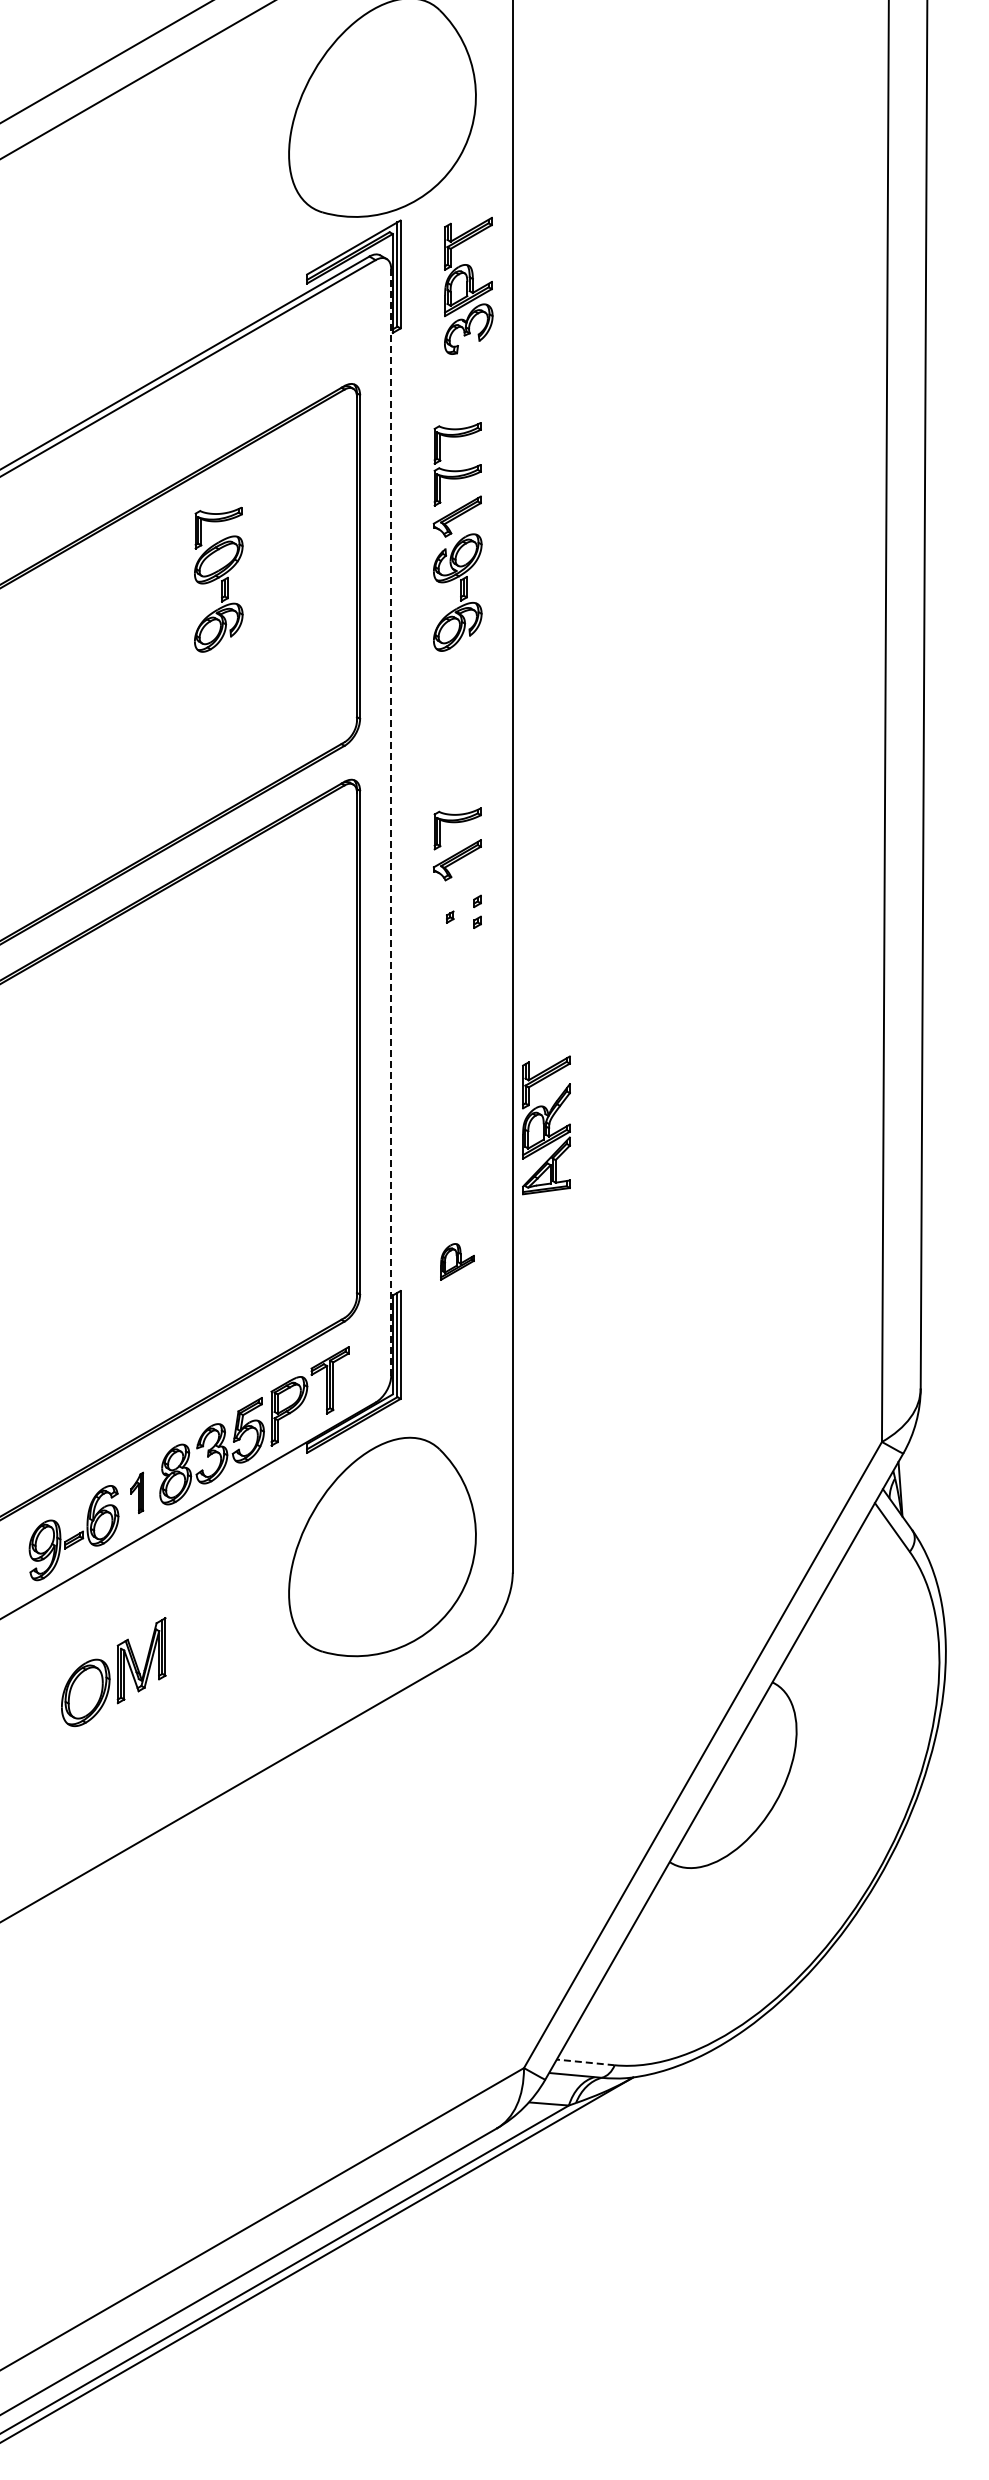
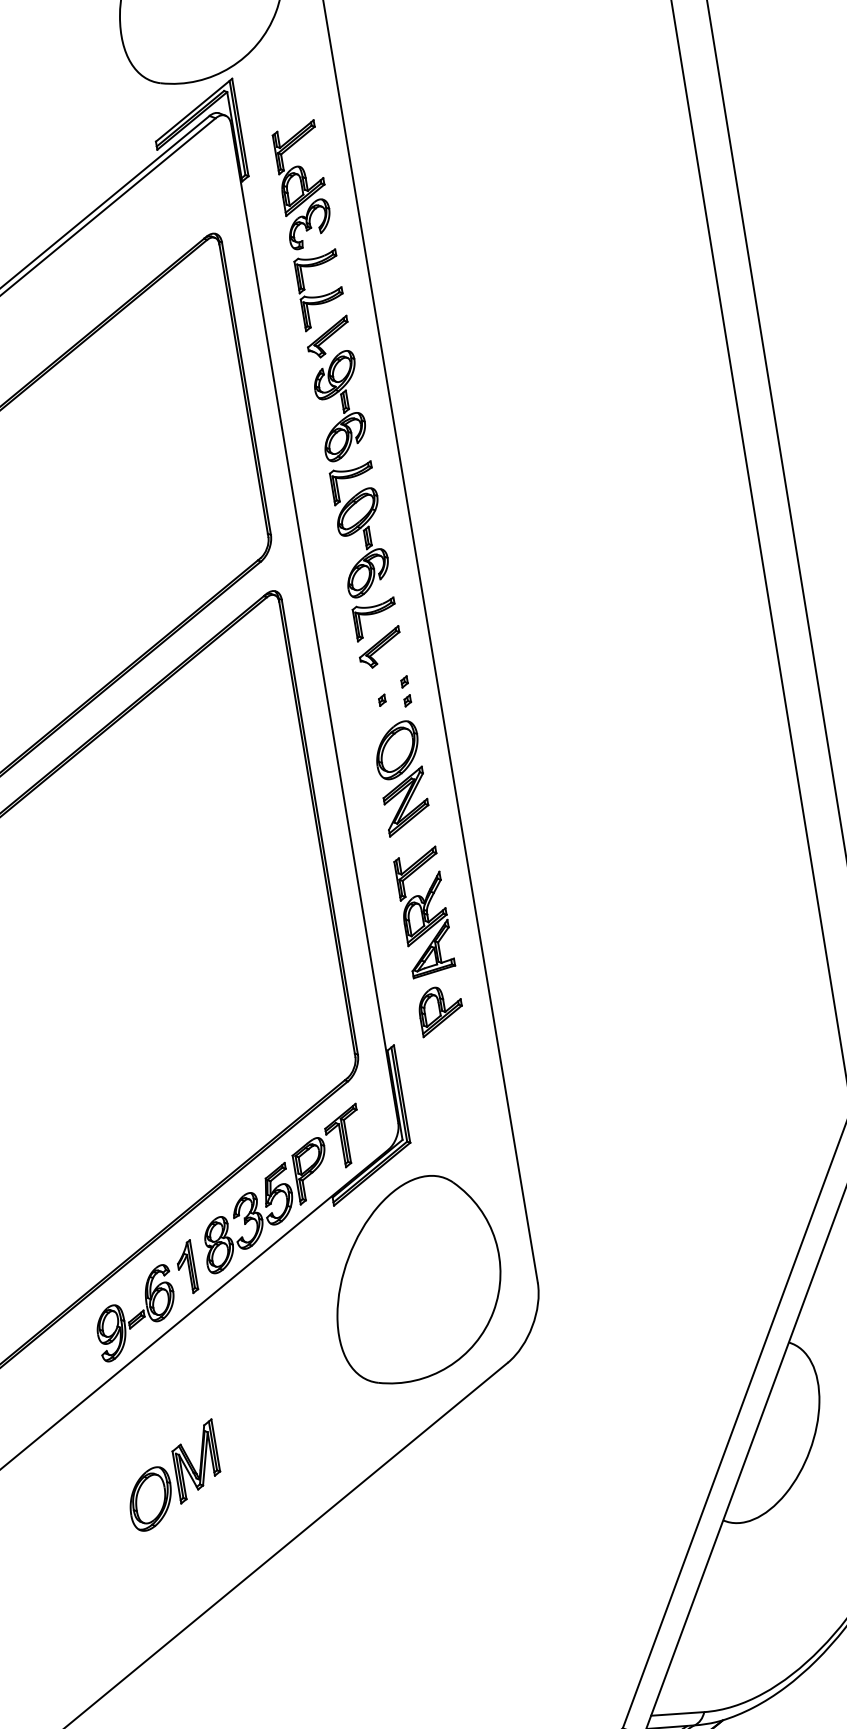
part: (468, 285) -> (302, 184), moved
part: (218, 579) -> (360, 529), moved
line: (391, 822) -> (314, 623), dashed -> solid
part: (457, 1004) -> (402, 778), added
part: (546, 1125) -> (424, 912), moved
part: (457, 1261) -> (440, 1010), size x1.43
part: (136, 1492) -> (185, 1267), size x1.43
part: (113, 1672) -> (172, 1476), moved
line: (585, 2062) -> (677, 1714), dashed -> solid

